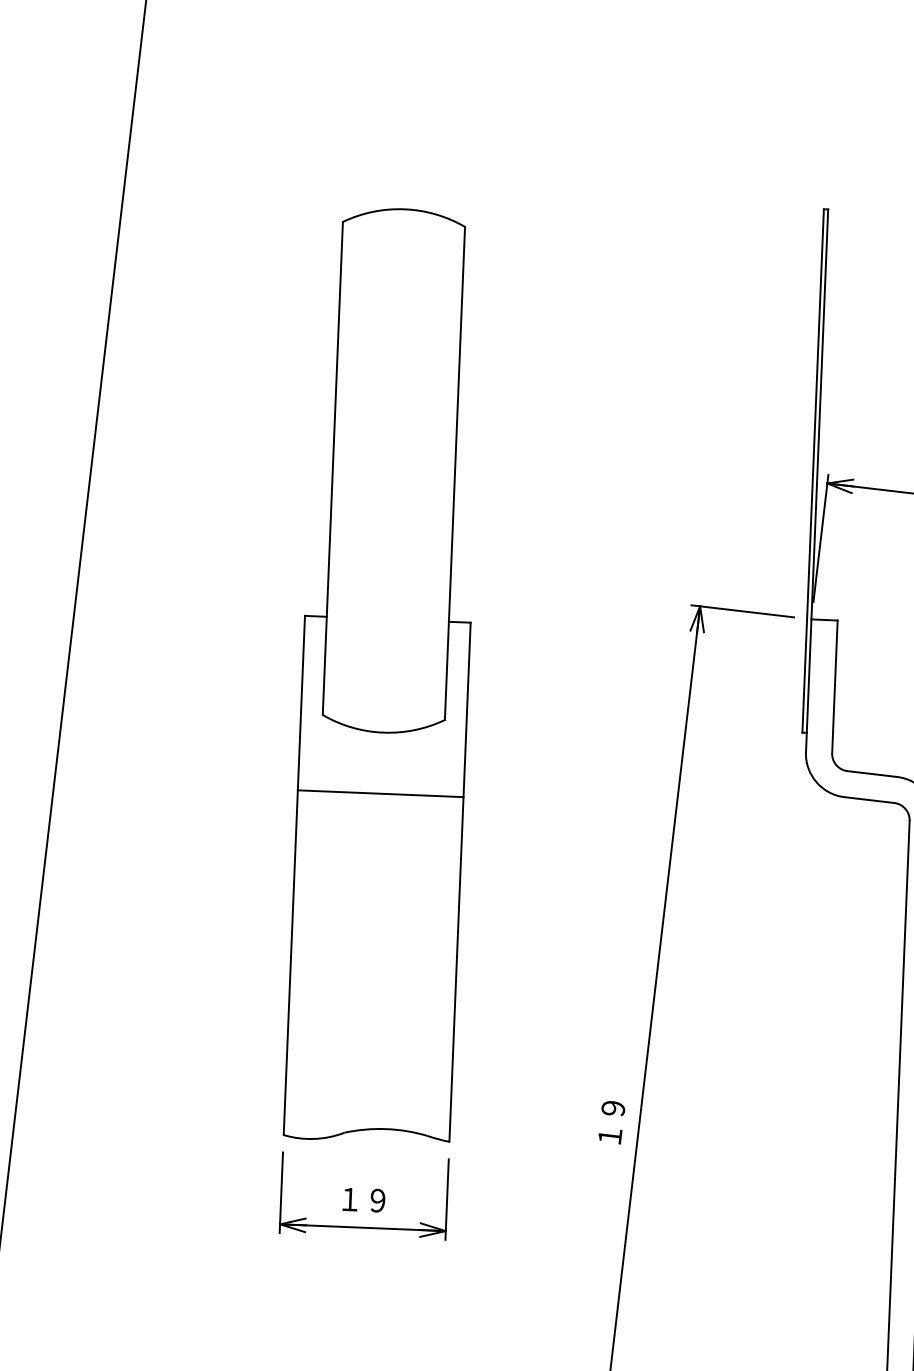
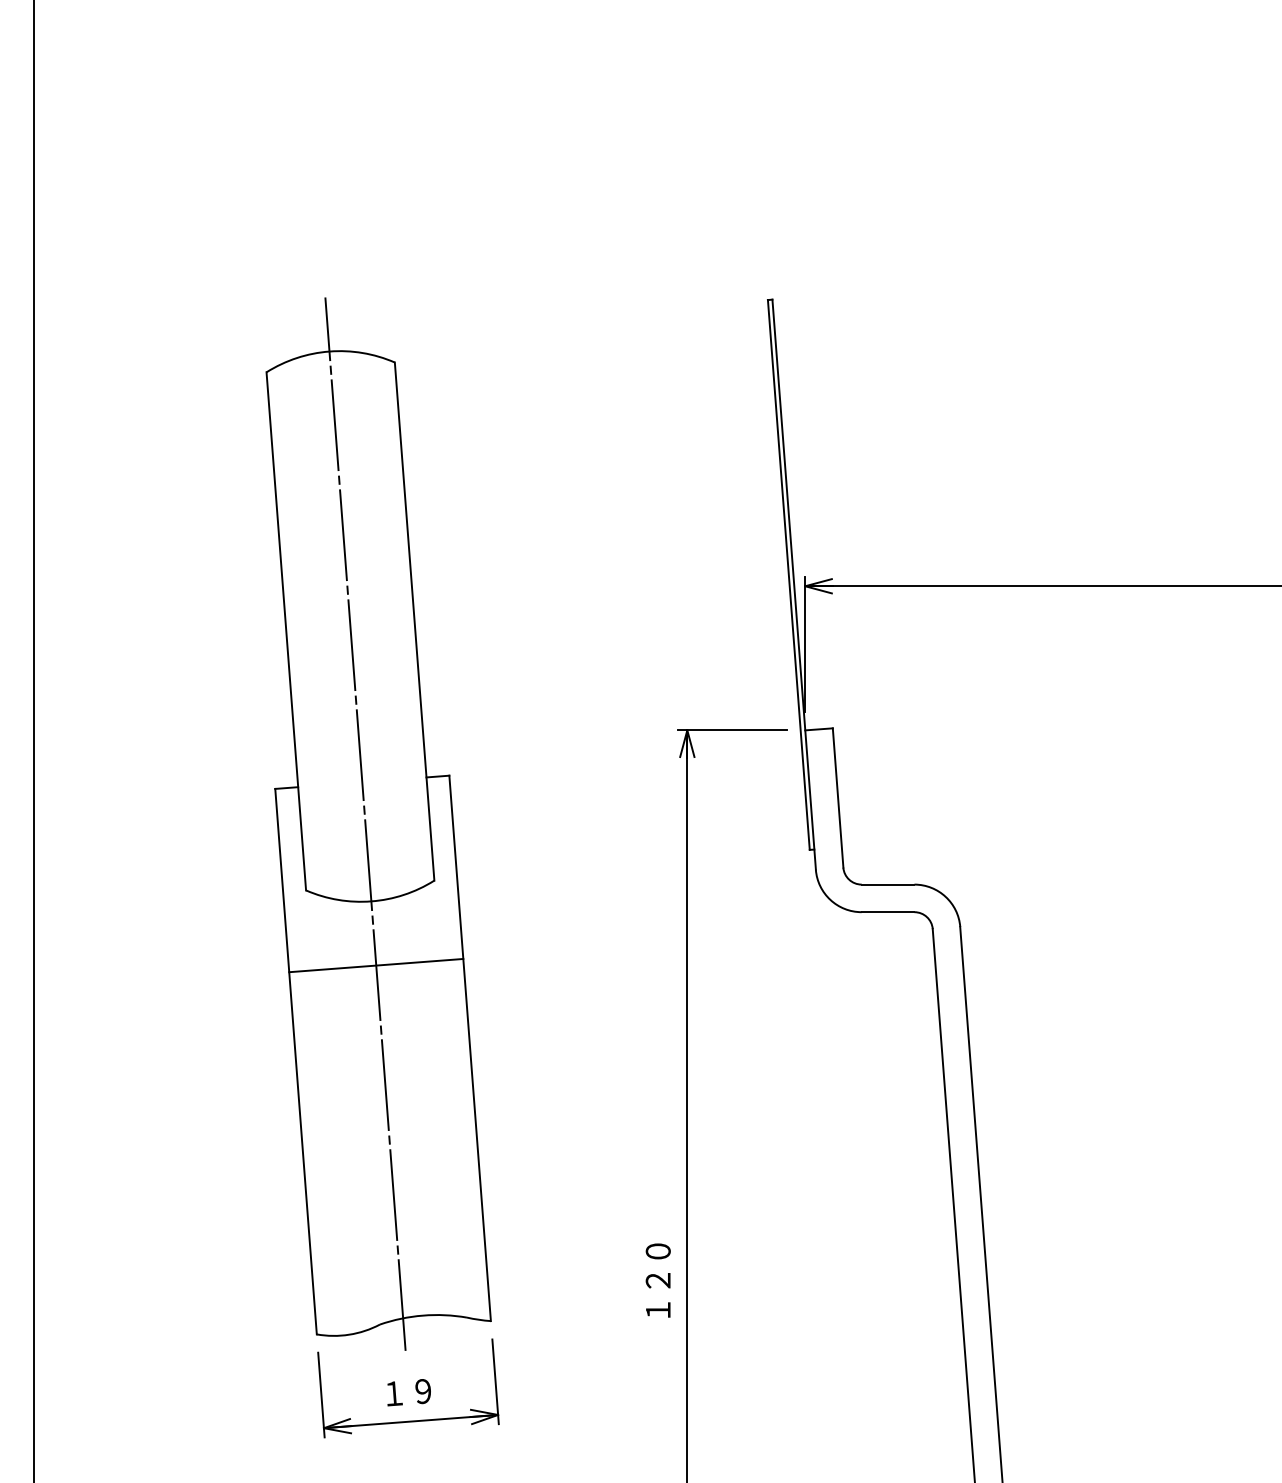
line: (386, 658) -> (365, 823), added
text: (611, 1121) -> (657, 1280), １９ -> １２０

